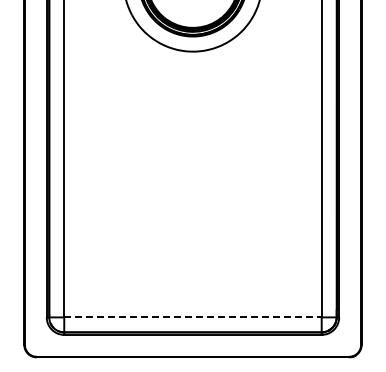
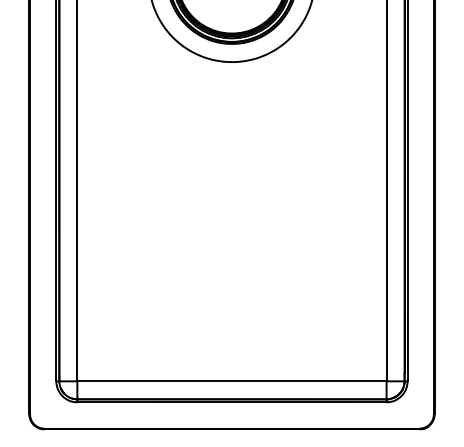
line: (192, 317) -> (231, 381), dashed -> solid

